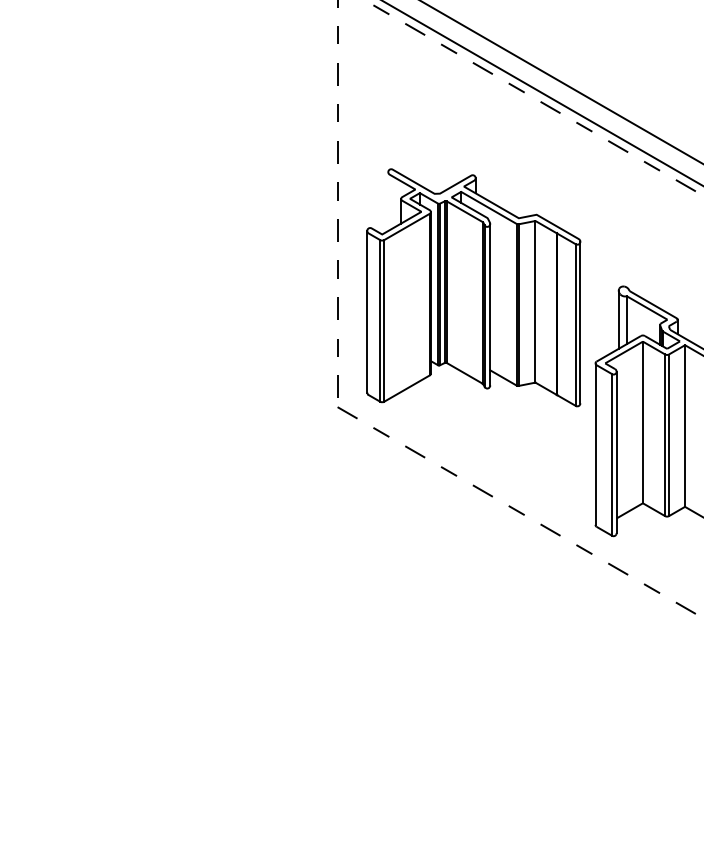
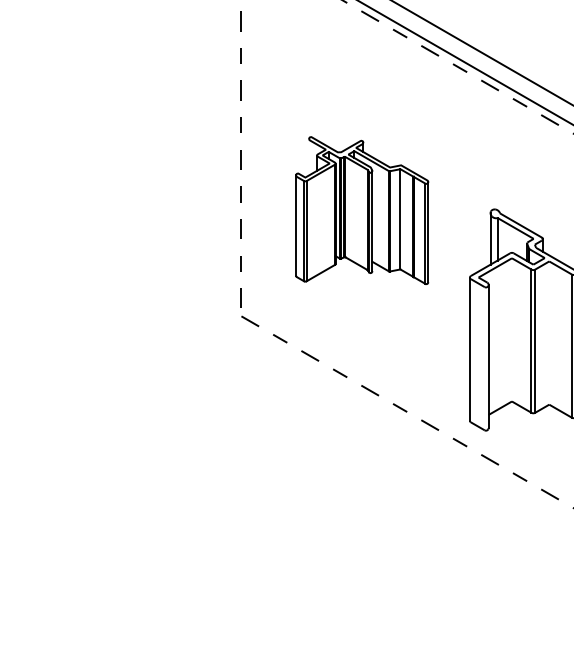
part: (473, 287) -> (361, 210), size x0.7
line: (642, 422) -> (511, 329), removed
line: (685, 425) -> (549, 332), removed
line: (612, 454) -> (485, 358), removed

